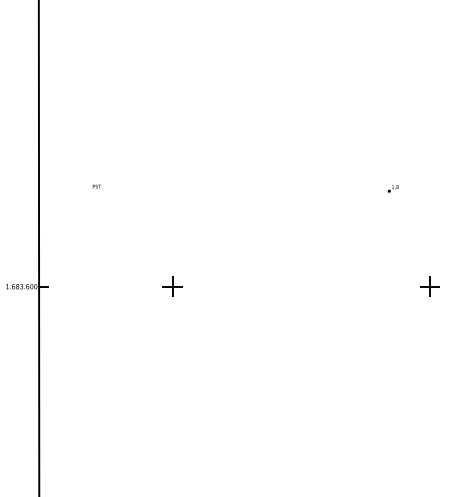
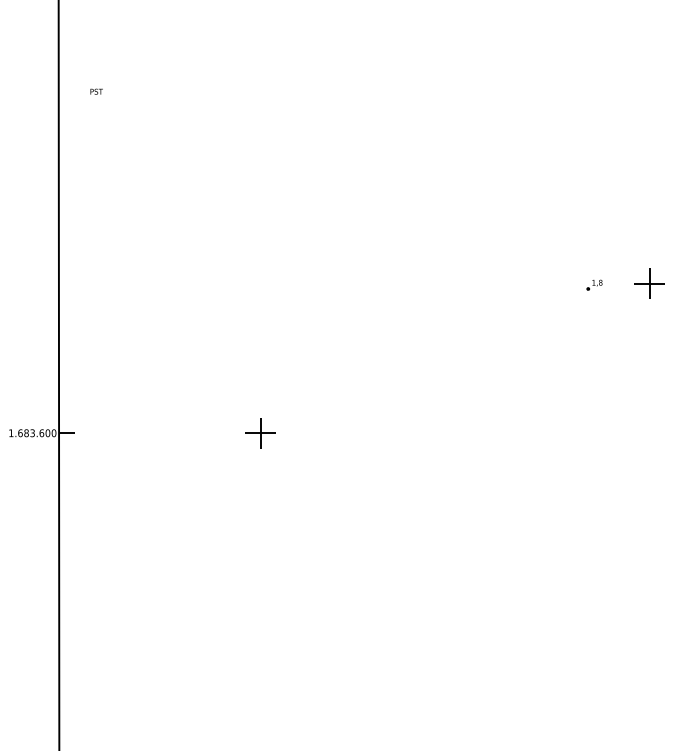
text: (96, 186) -> (95, 91), moved
part: (429, 286) -> (648, 283), moved

